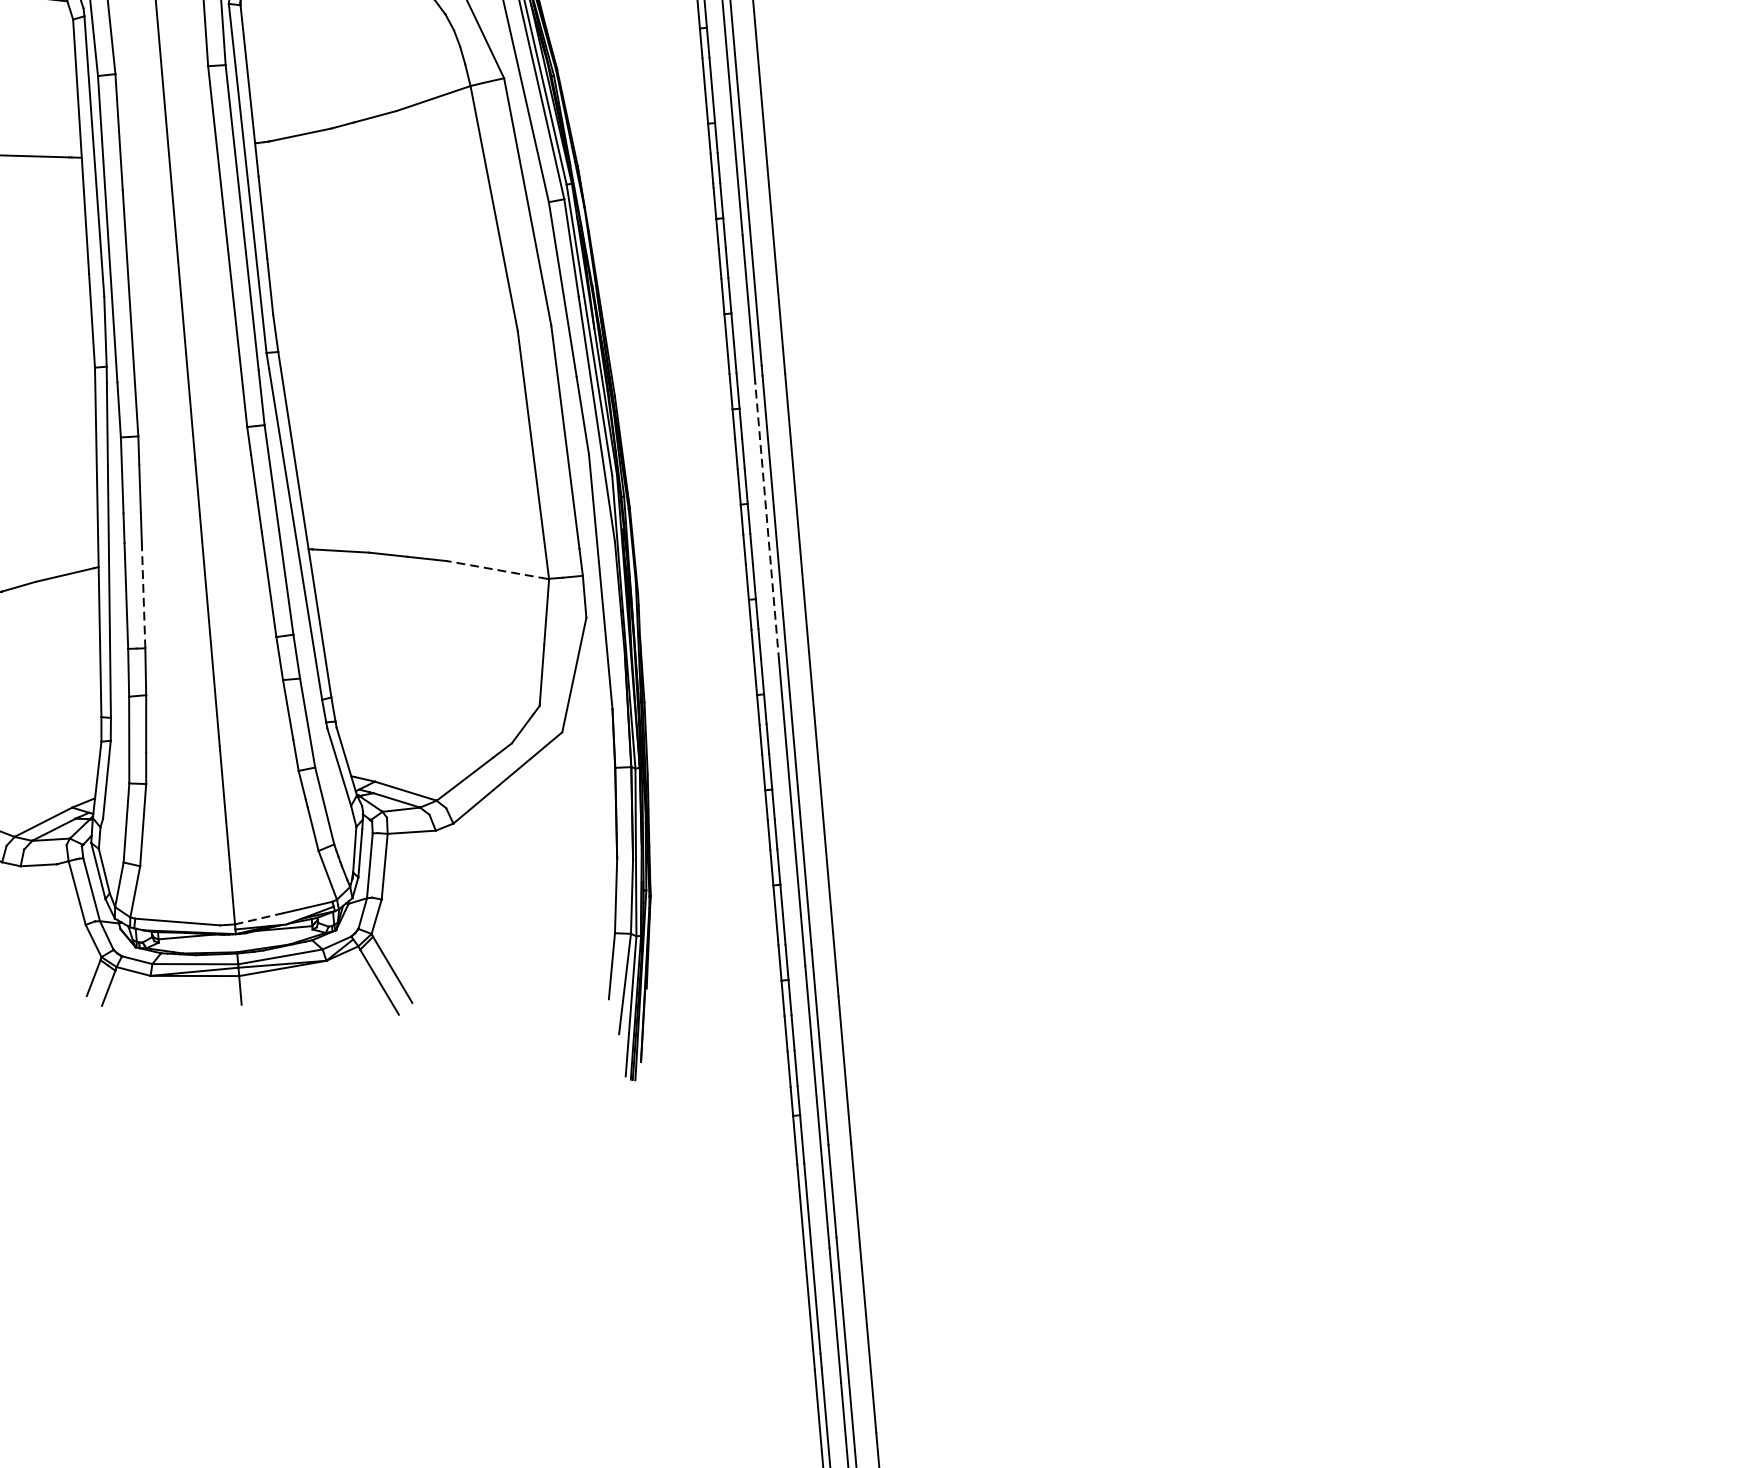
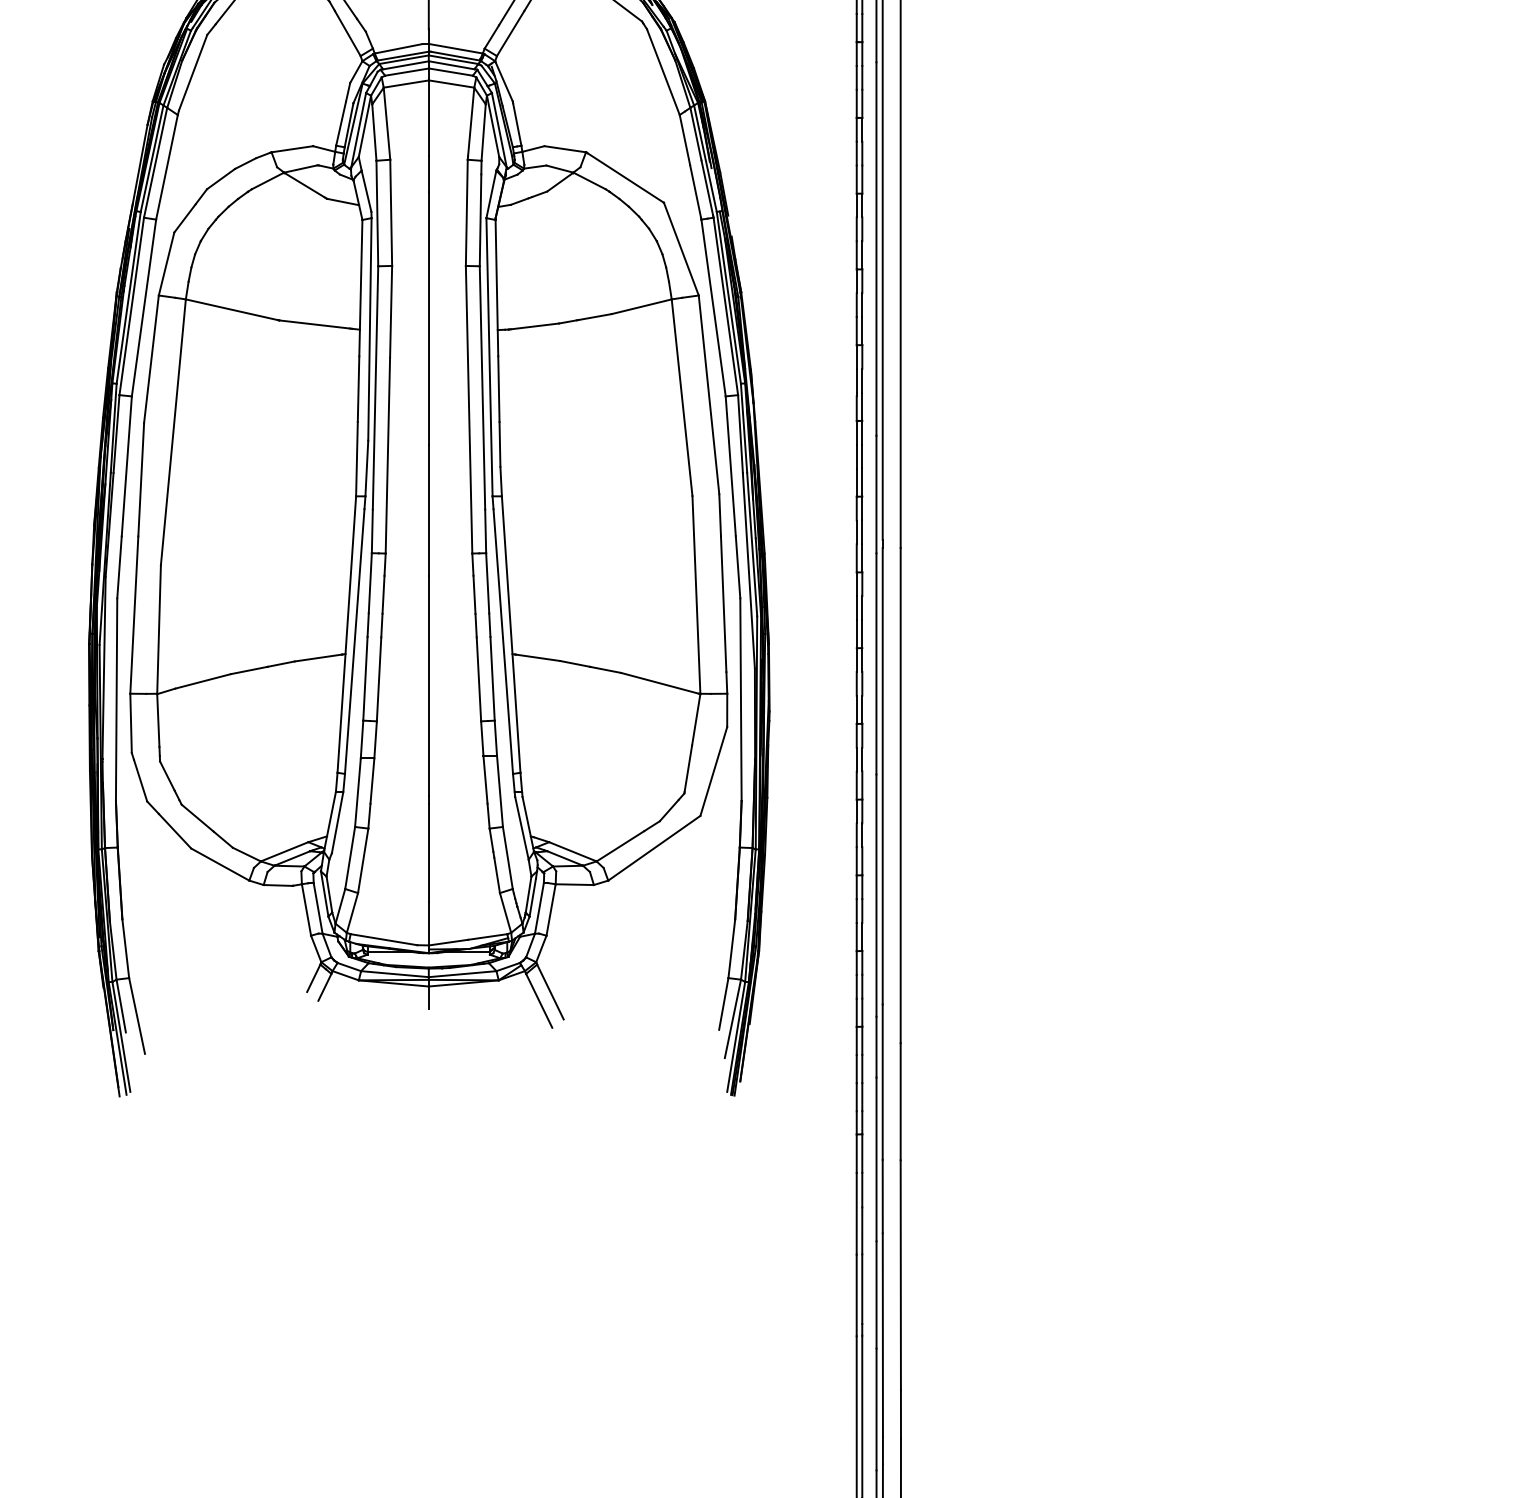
line: (767, 521) -> (876, 663), dashed -> solid
line: (496, 570) -> (659, 683), dashed -> solid
line: (144, 594) -> (379, 678), dashed -> solid
line: (259, 918) -> (448, 942), dashed -> solid

